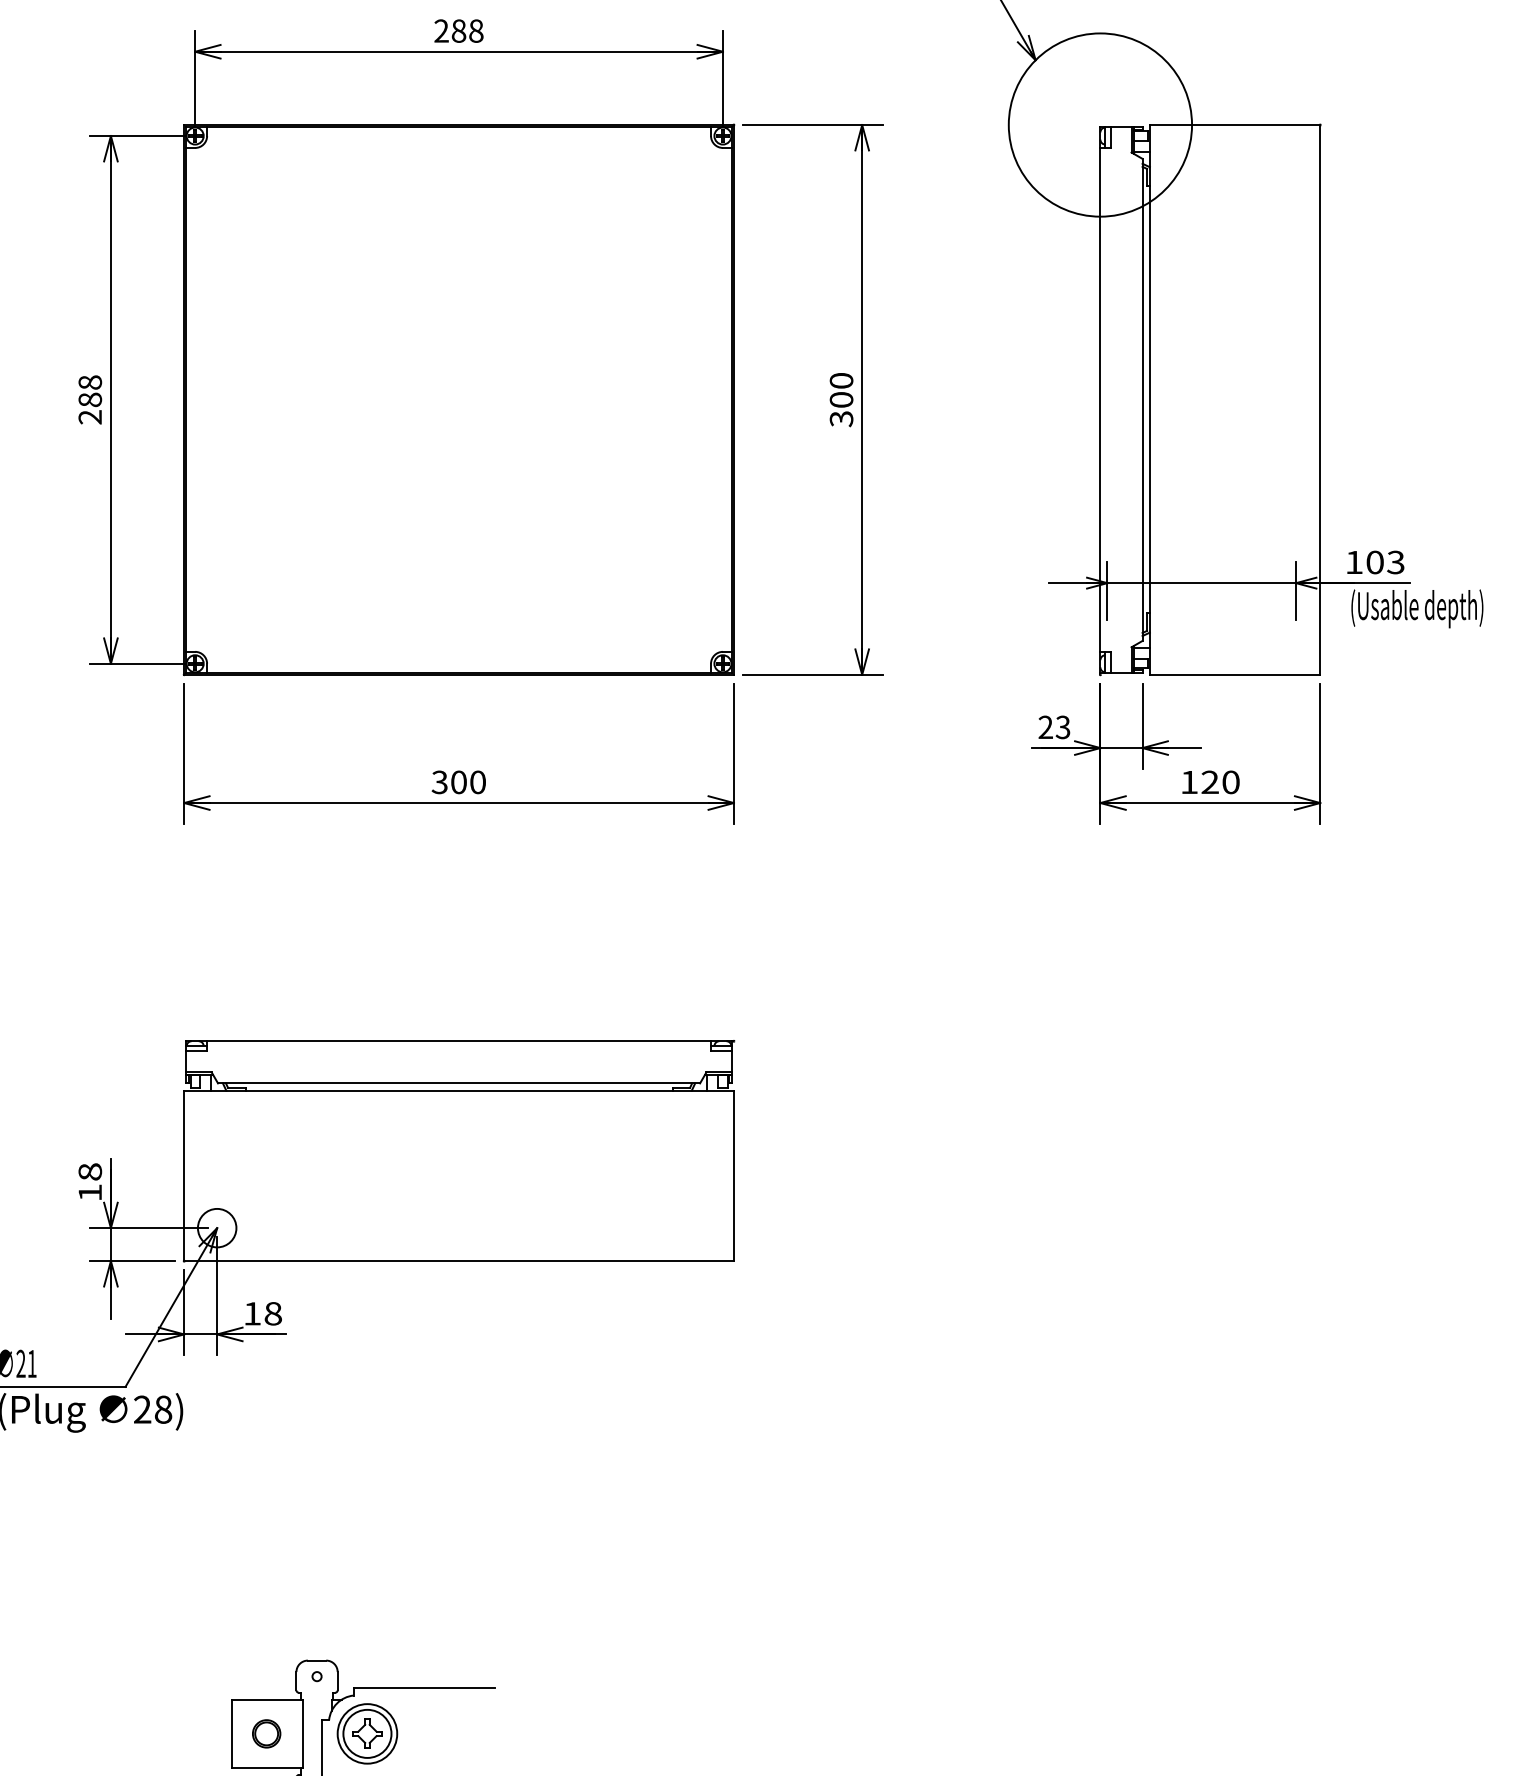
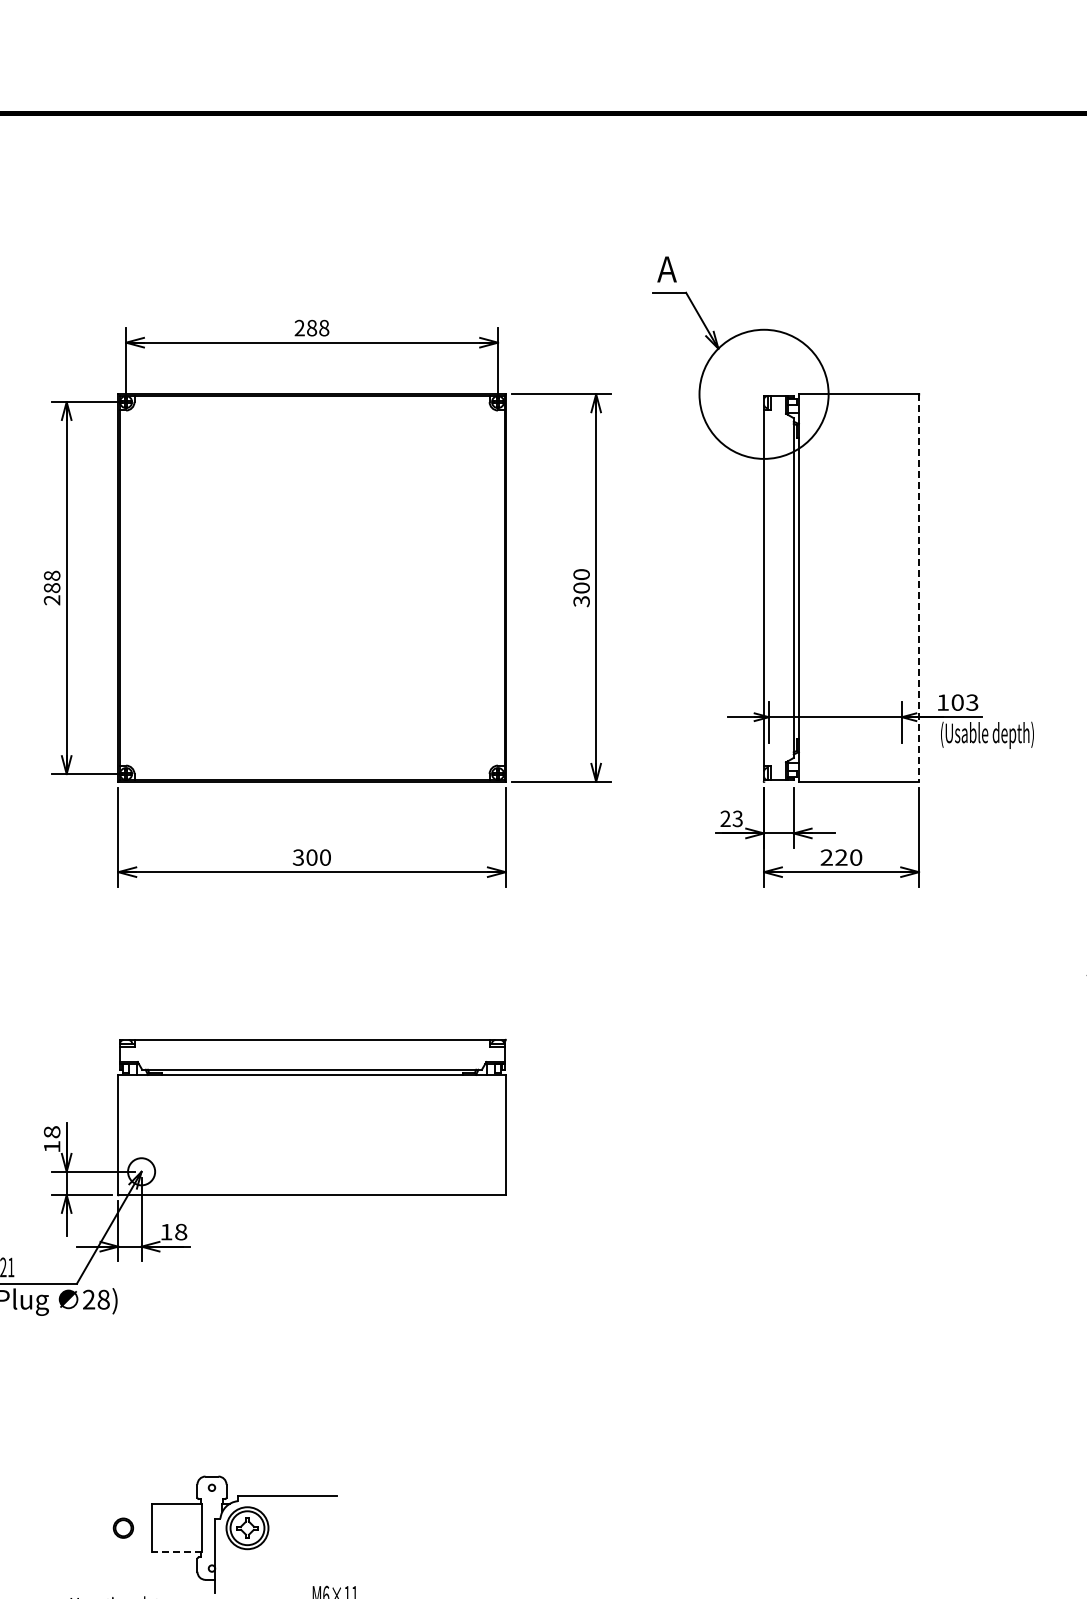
line: (1320, 400) -> (919, 588), solid -> dashed
text: (1188, 782) -> (826, 857), 120 -> 220
part: (265, 1732) -> (122, 1527), moved
line: (266, 1768) -> (176, 1552), solid -> dashed

